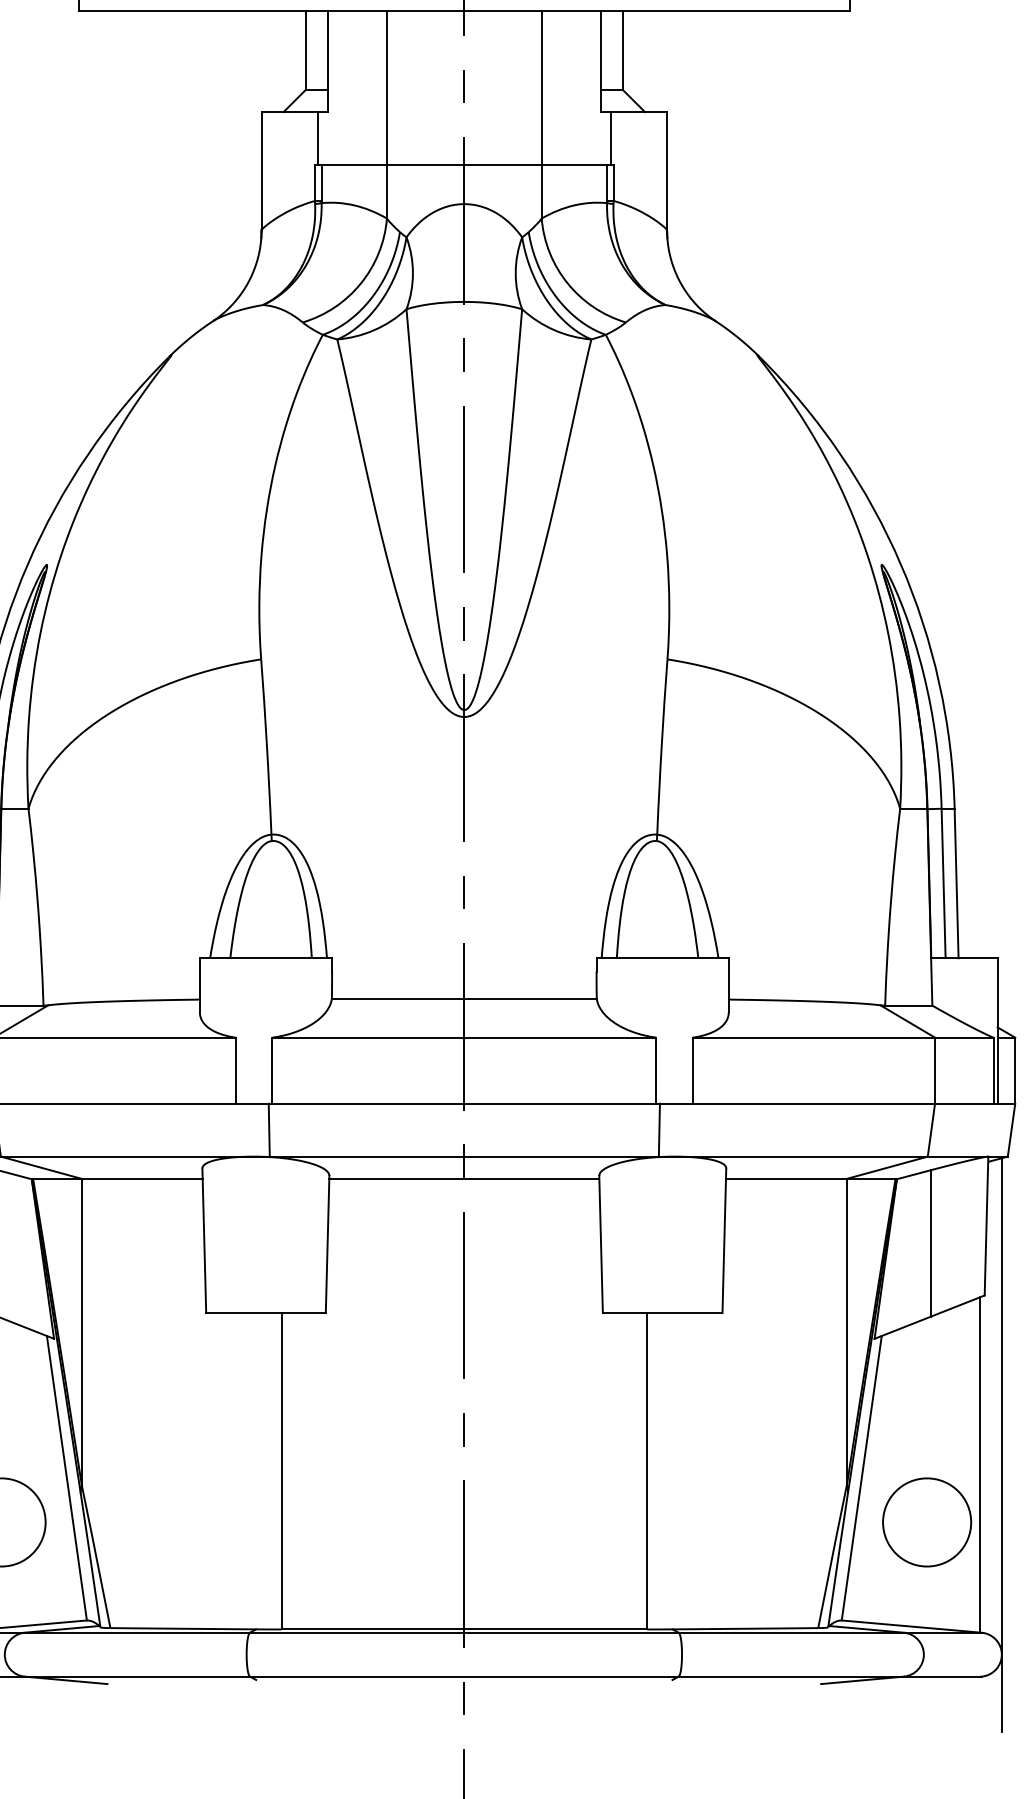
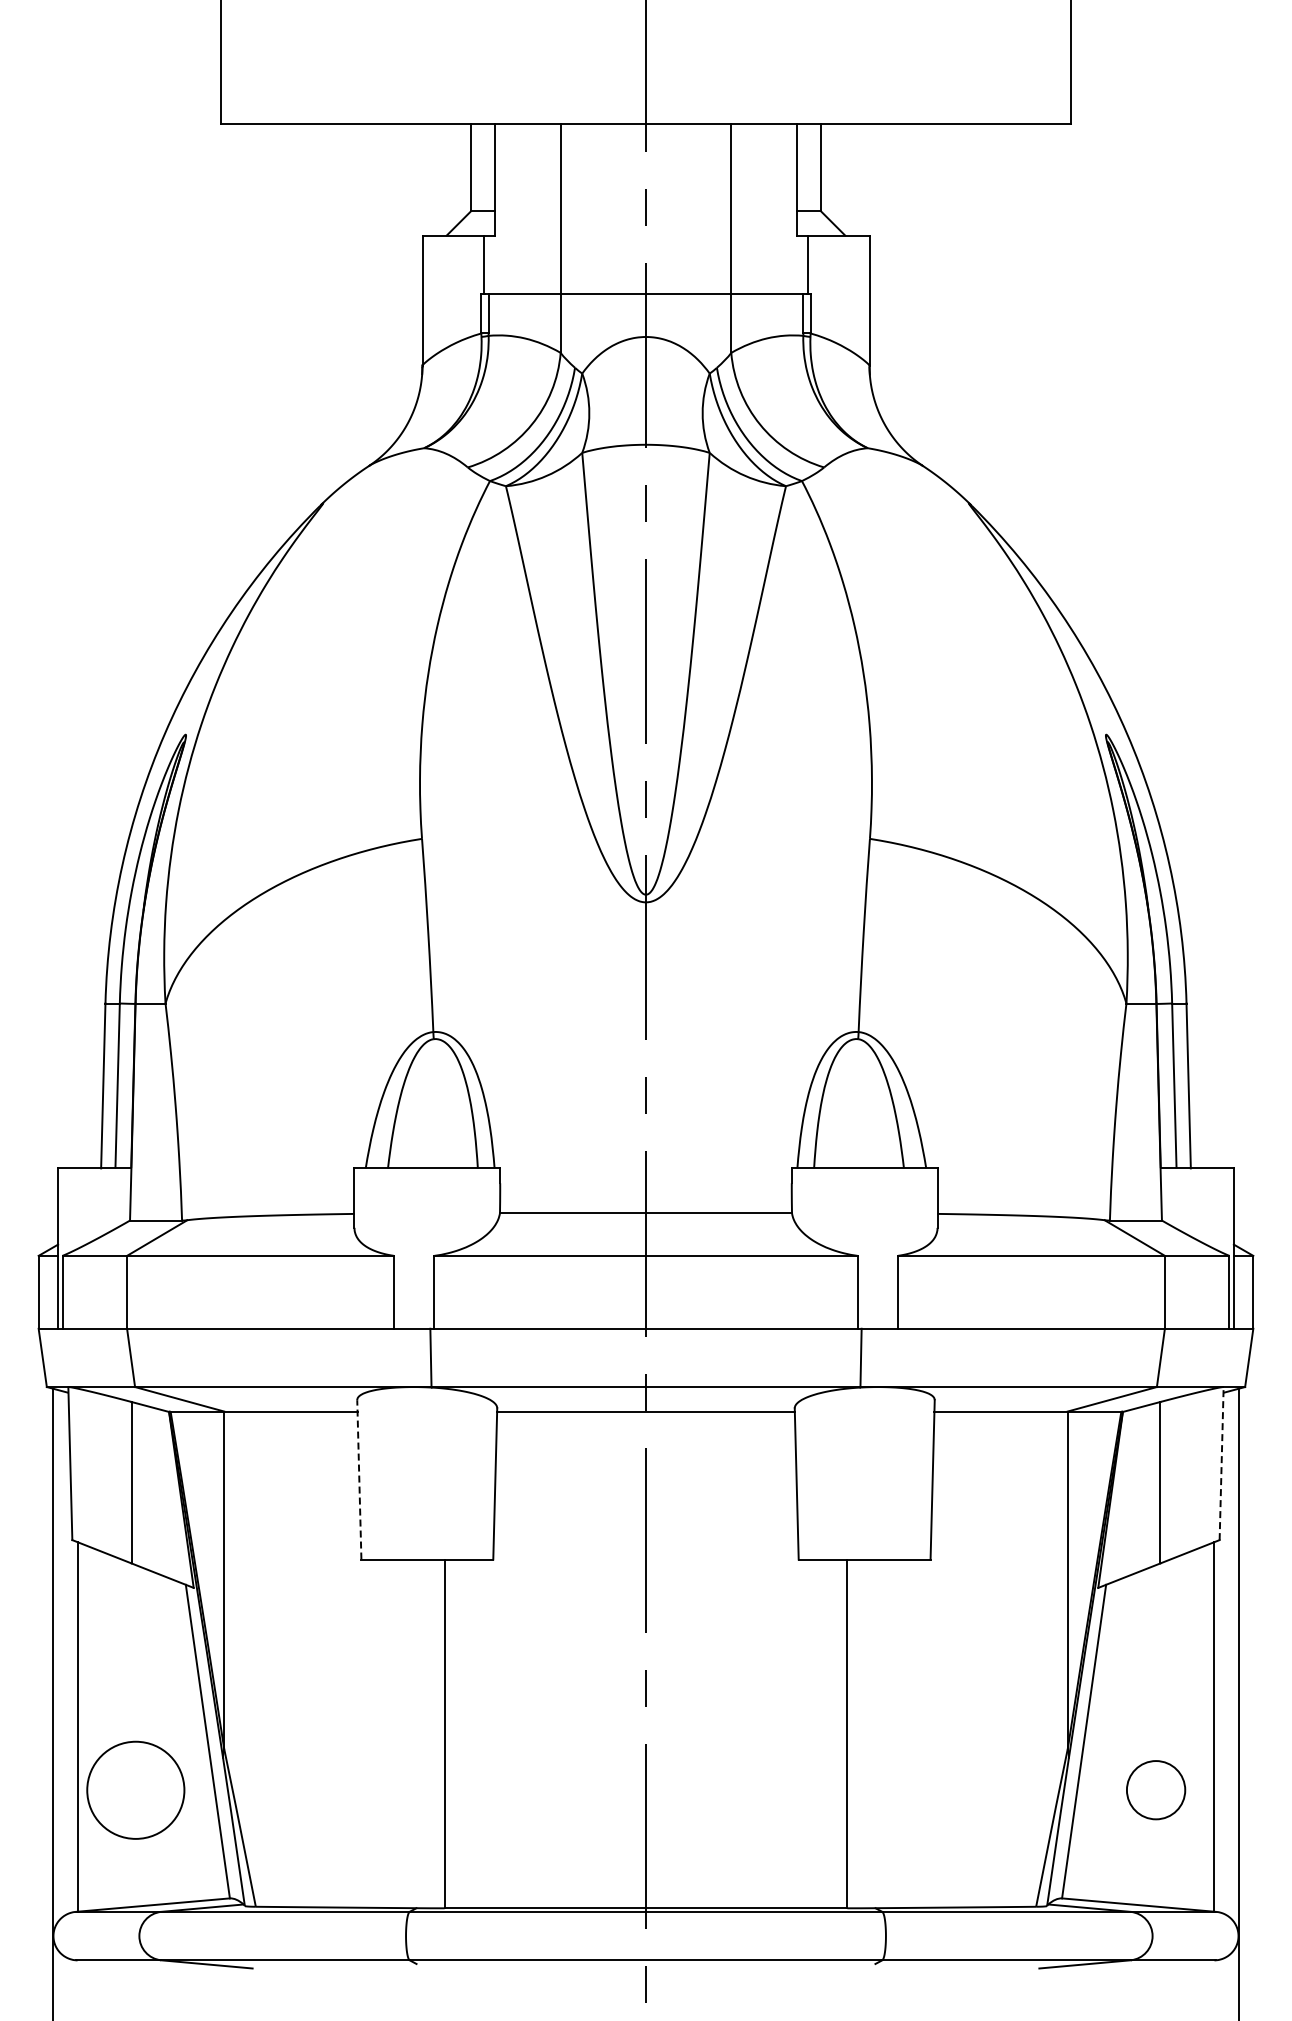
line: (986, 1225) -> (1221, 1463), solid -> dashed
line: (204, 1240) -> (359, 1479), solid -> dashed
circle: (926, 1521) -> (1155, 1789), size x0.6

